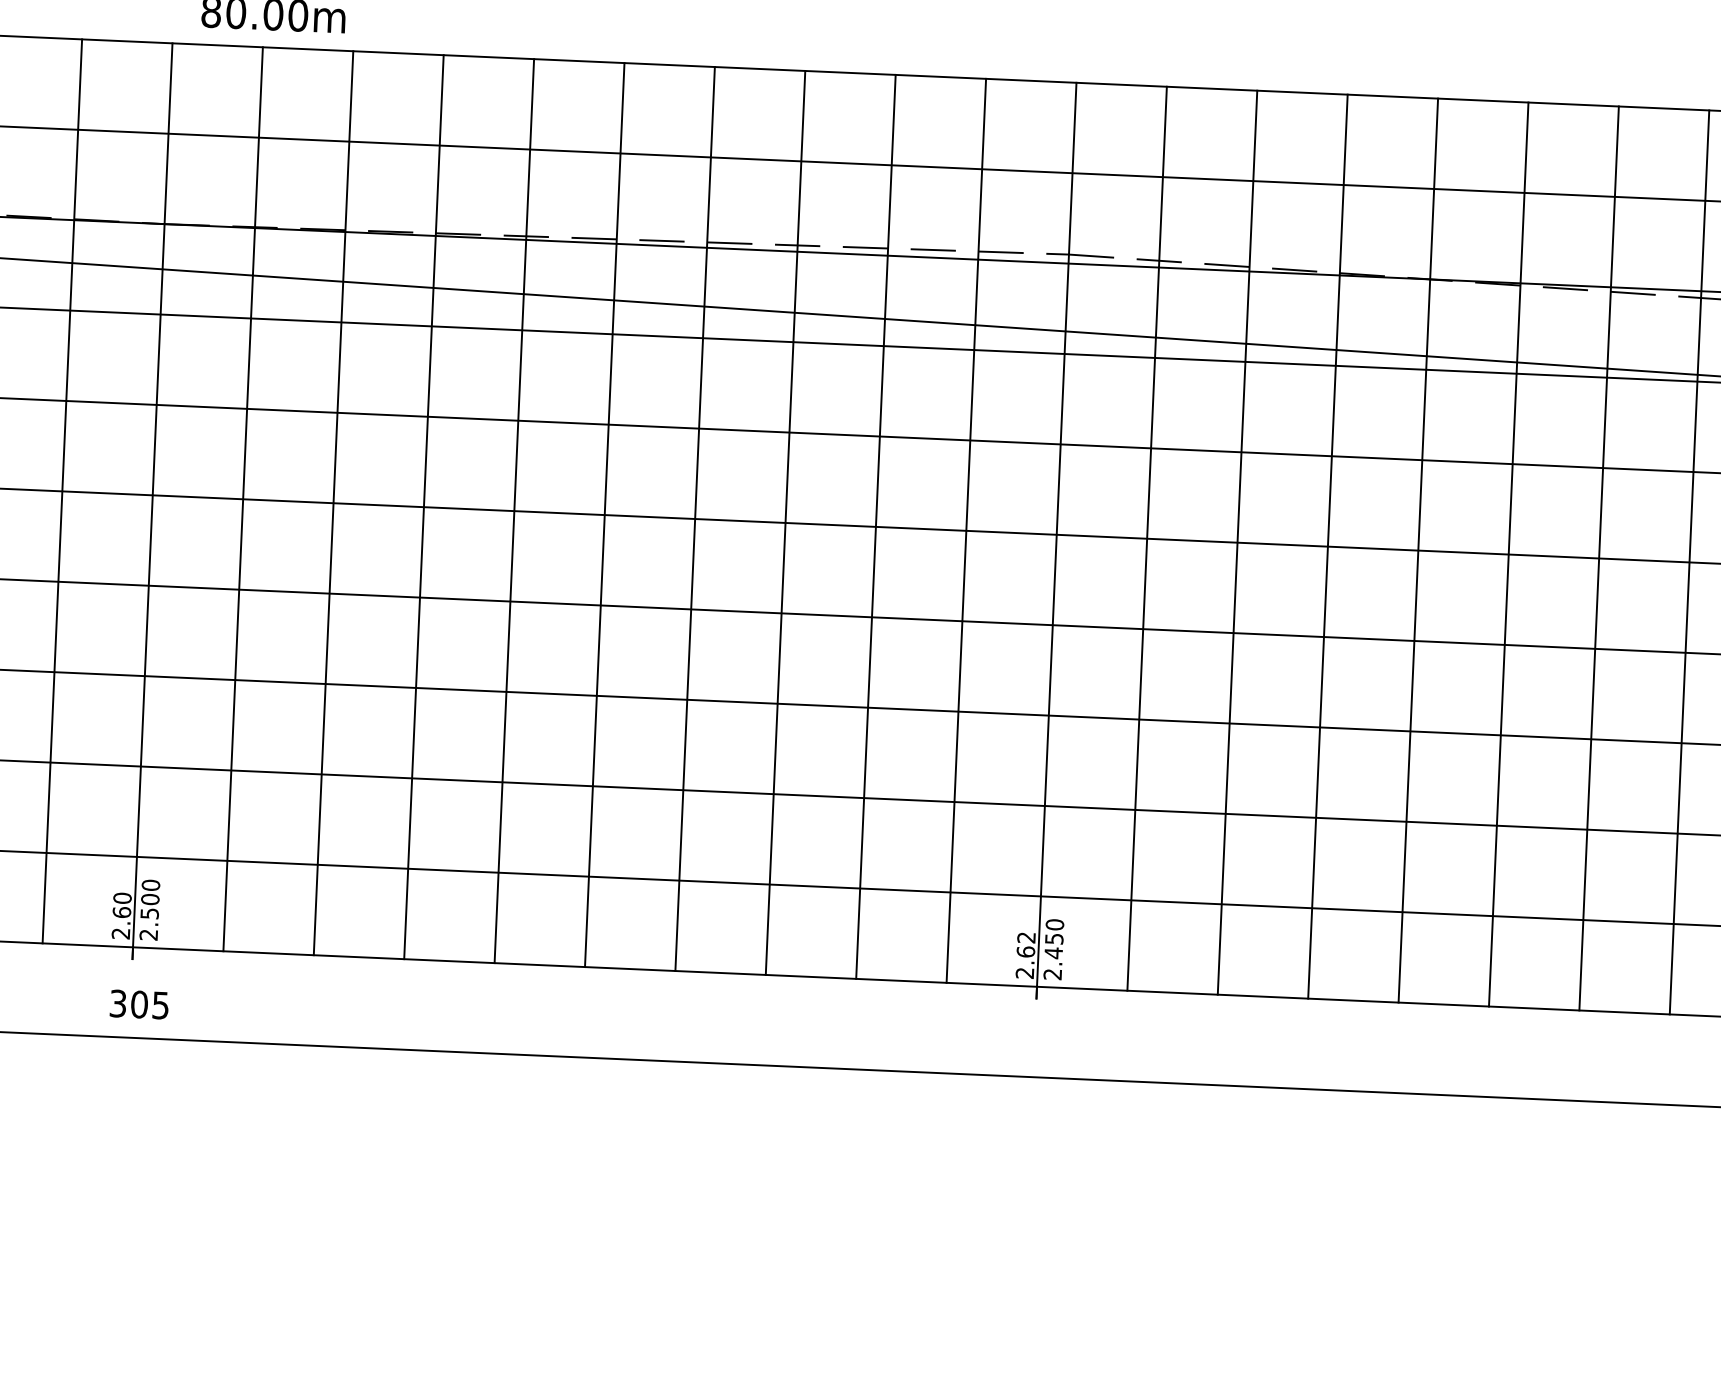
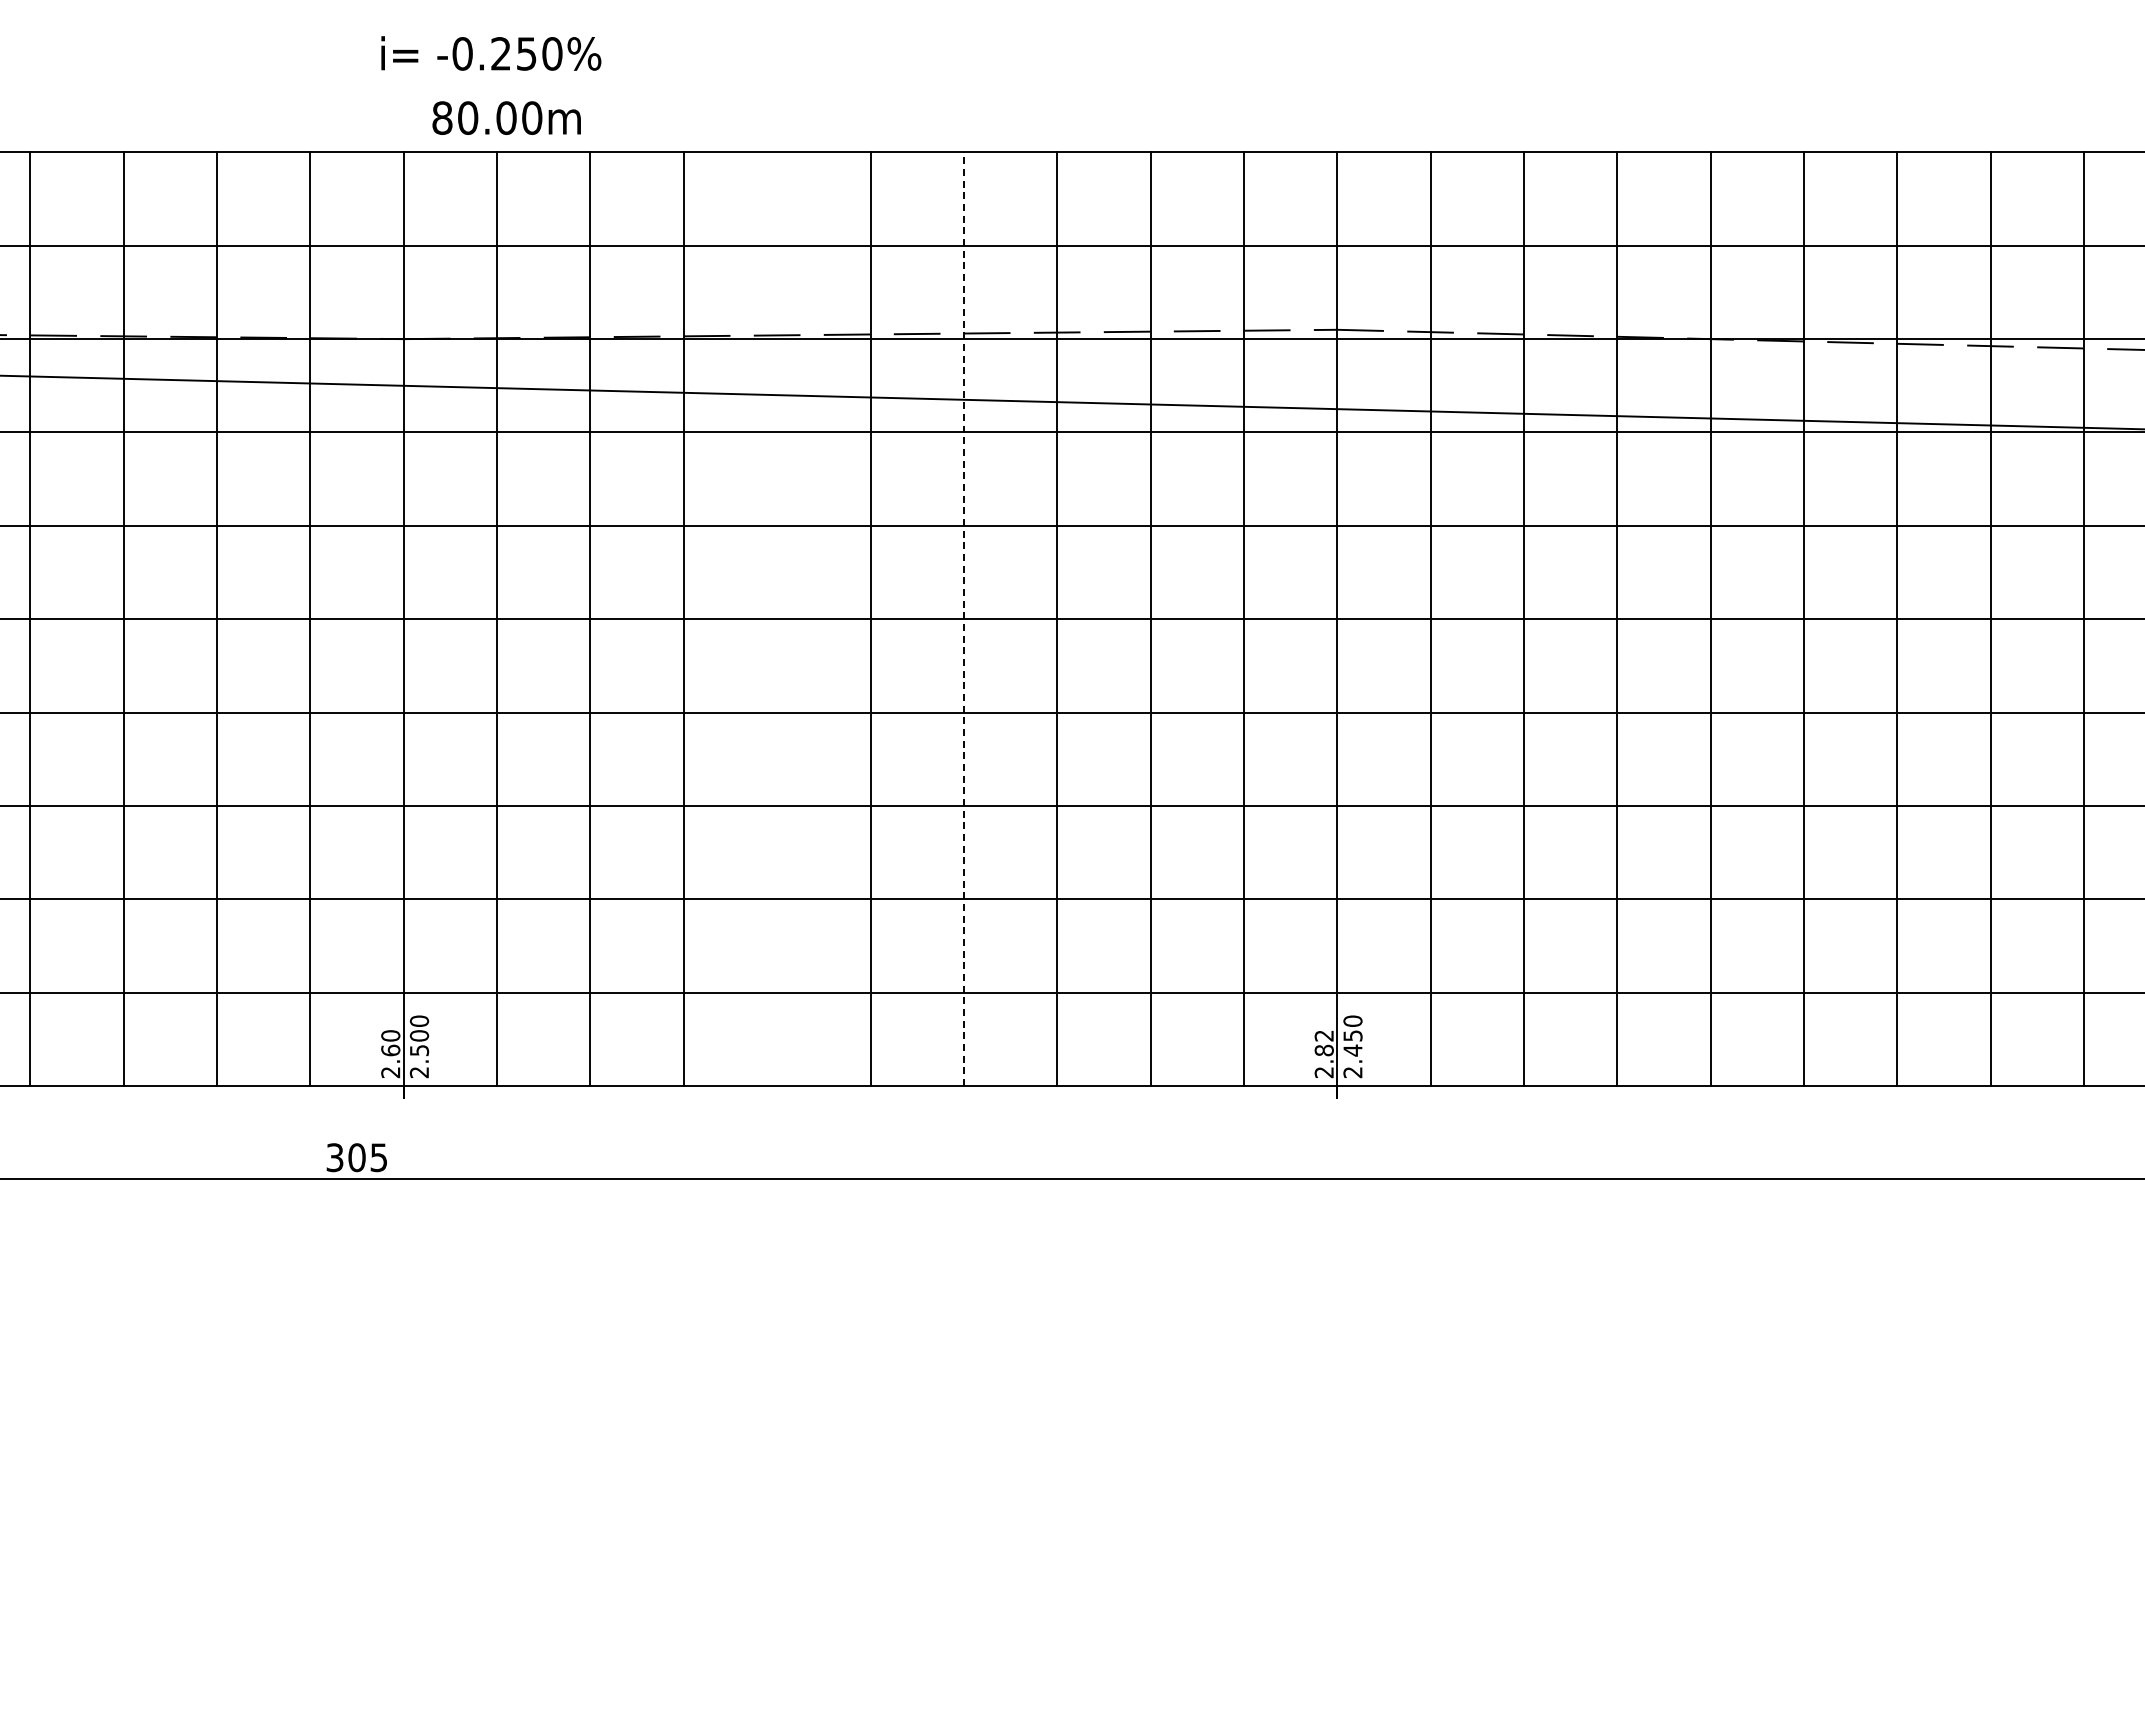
line: (514, 510) -> (777, 618), removed
line: (694, 519) -> (963, 619), solid -> dashed
text: (1025, 951) -> (1323, 1050), 2.62 -> 2.82
text: (139, 1004) -> (356, 1157), moved

